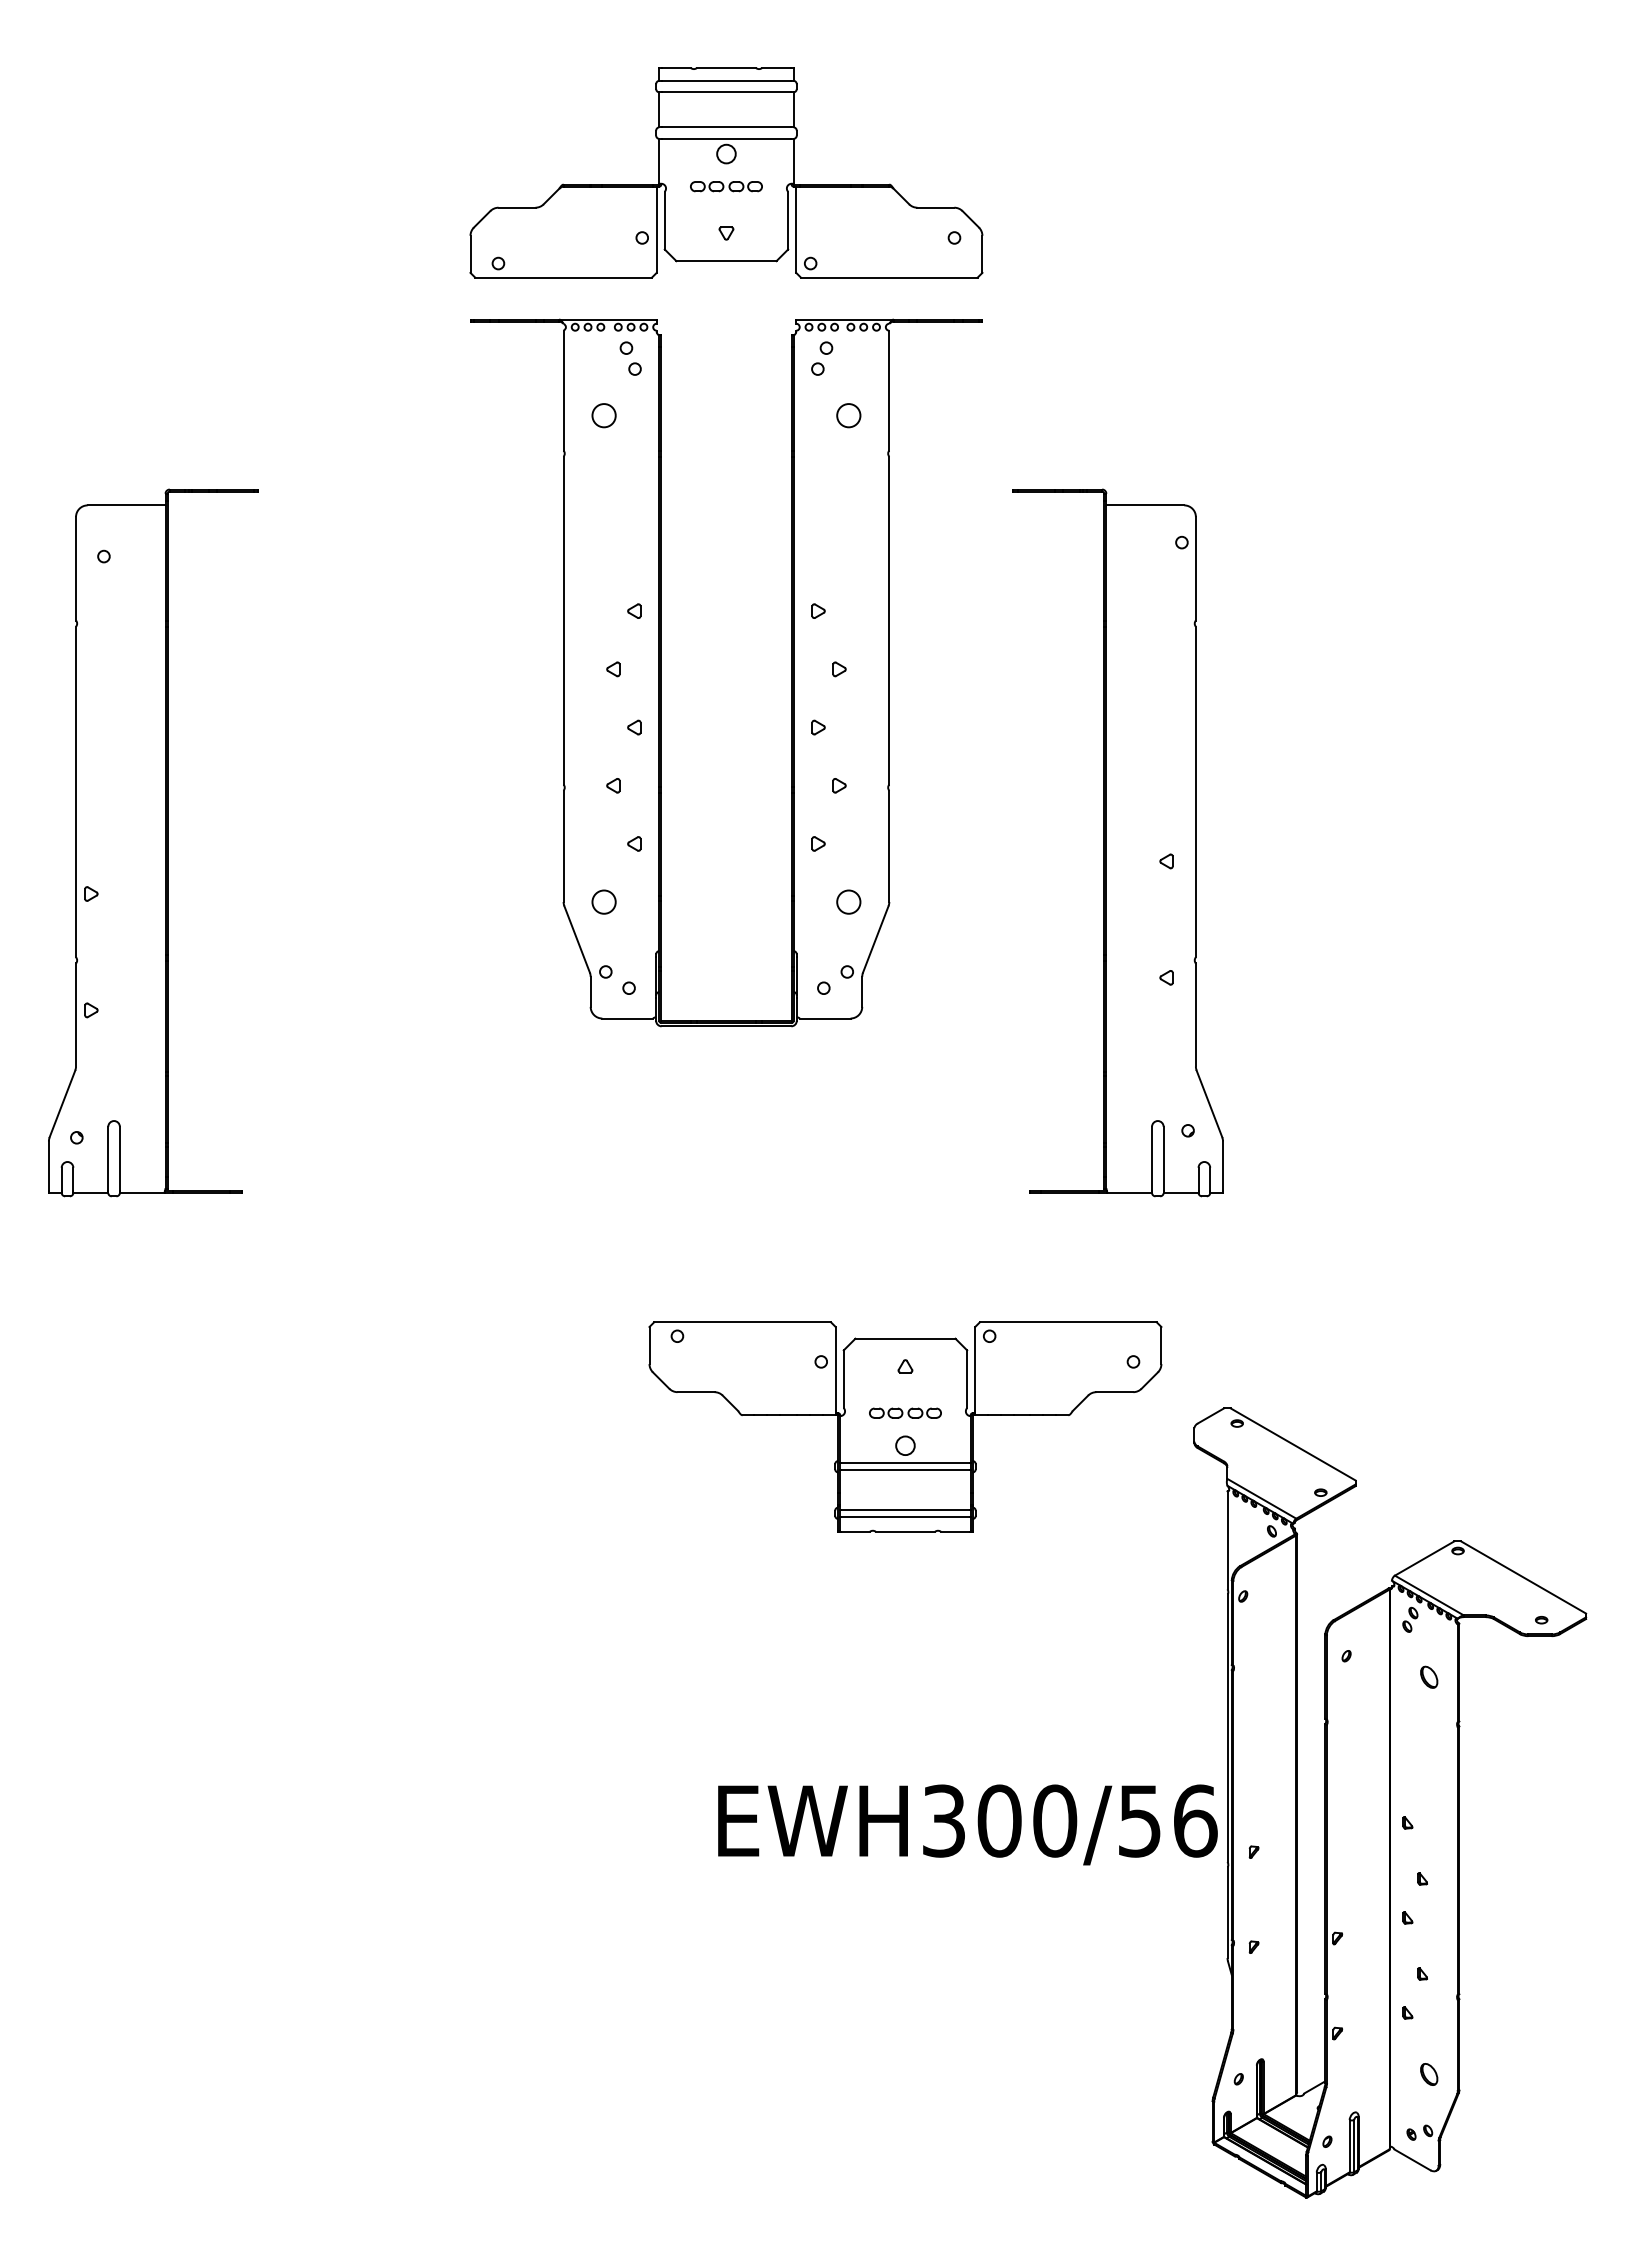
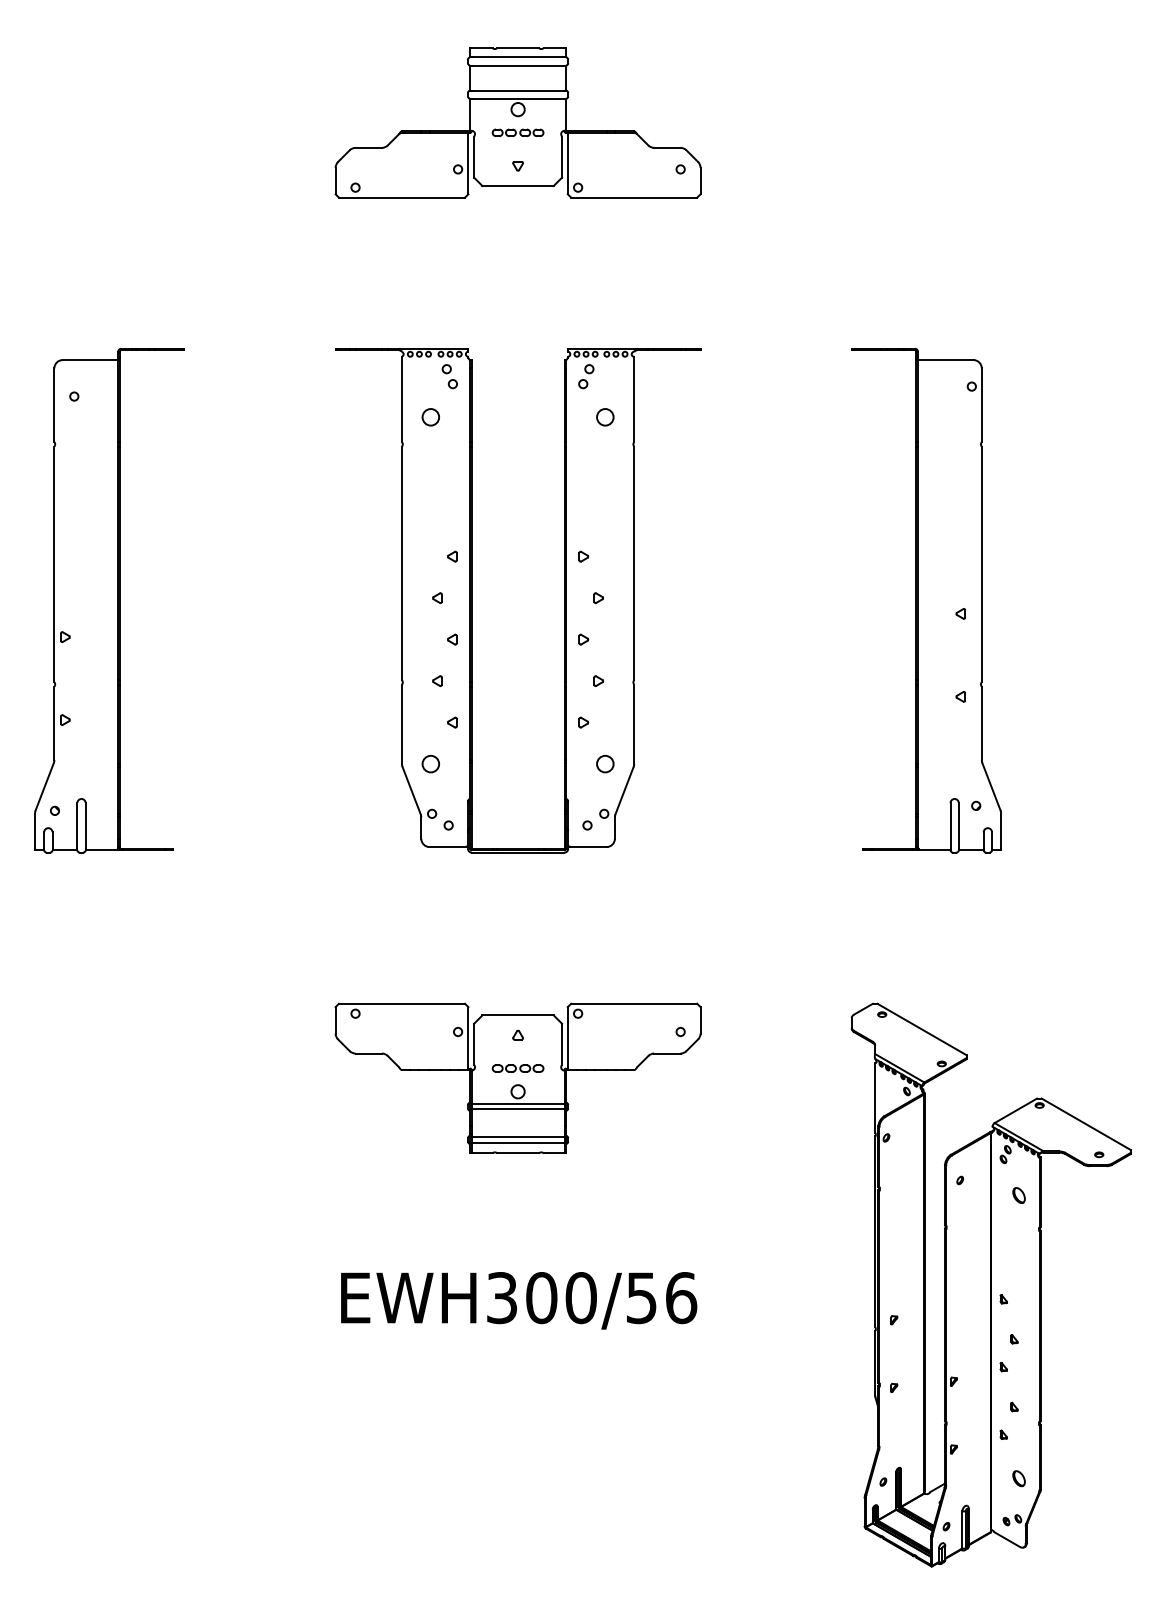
part: (661, 672) -> (471, 600), moved
part: (1117, 842) -> (925, 600), moved
part: (905, 1426) -> (518, 1078), moved
text: (967, 1824) -> (518, 1300), moved

